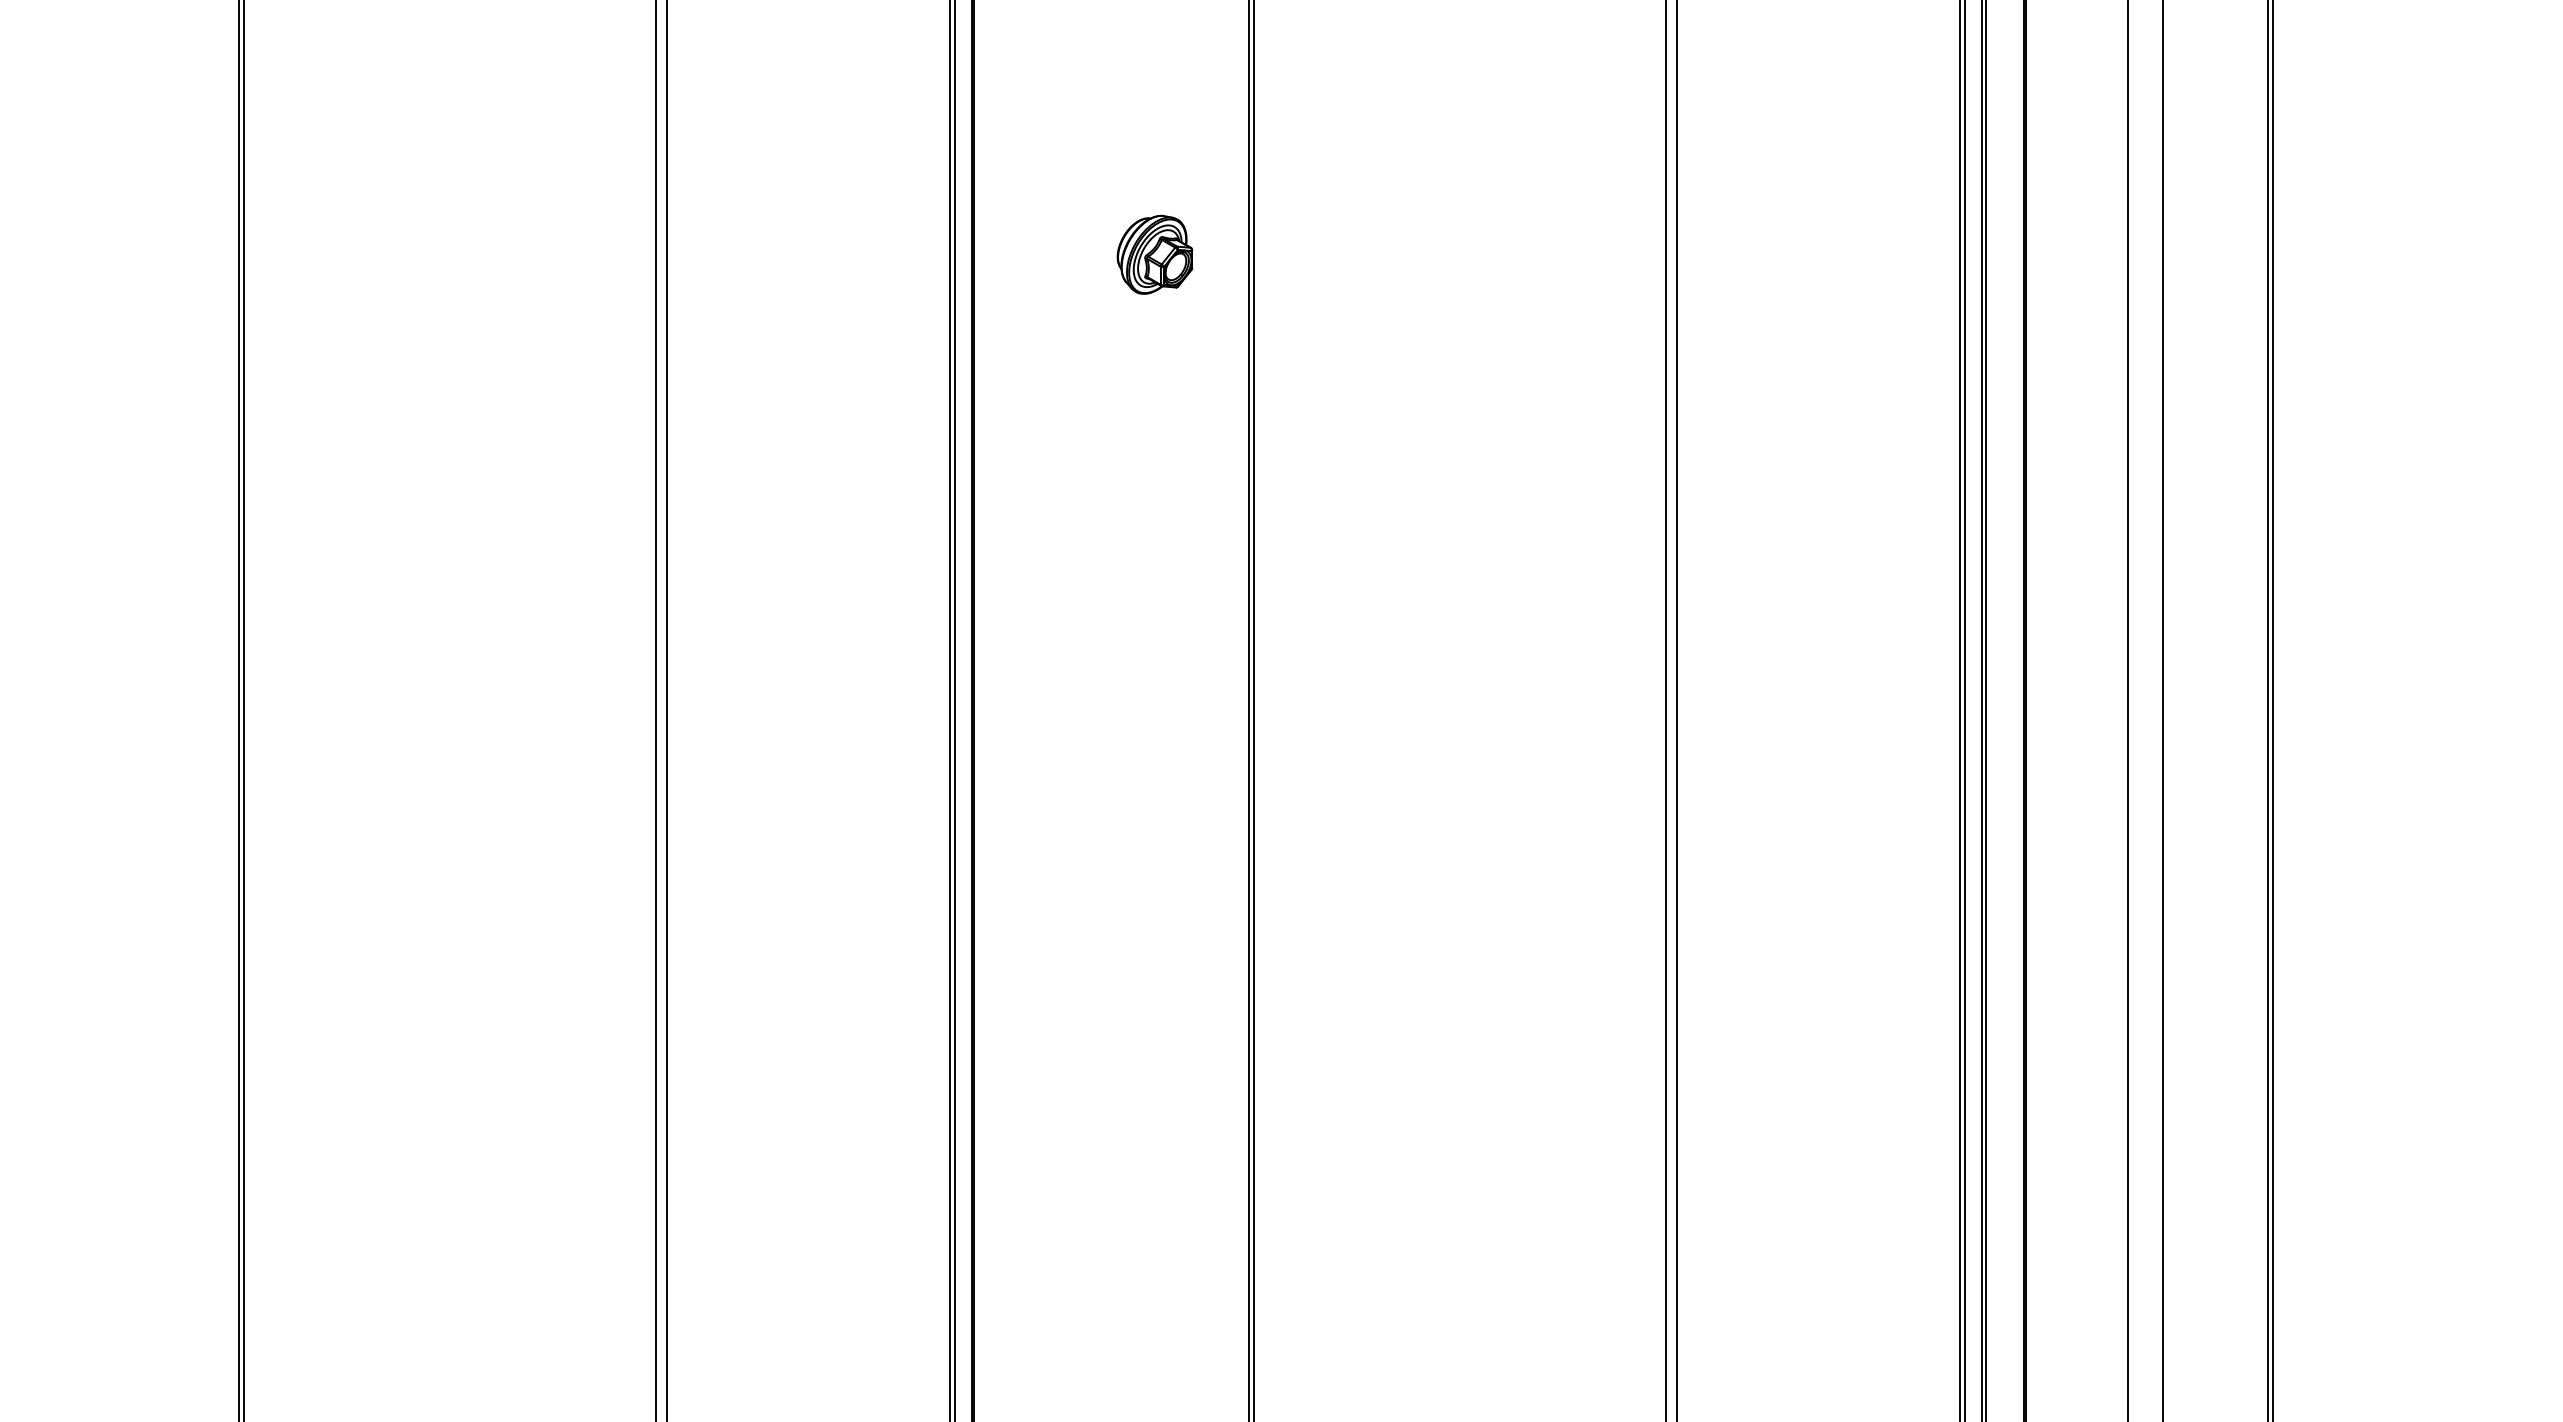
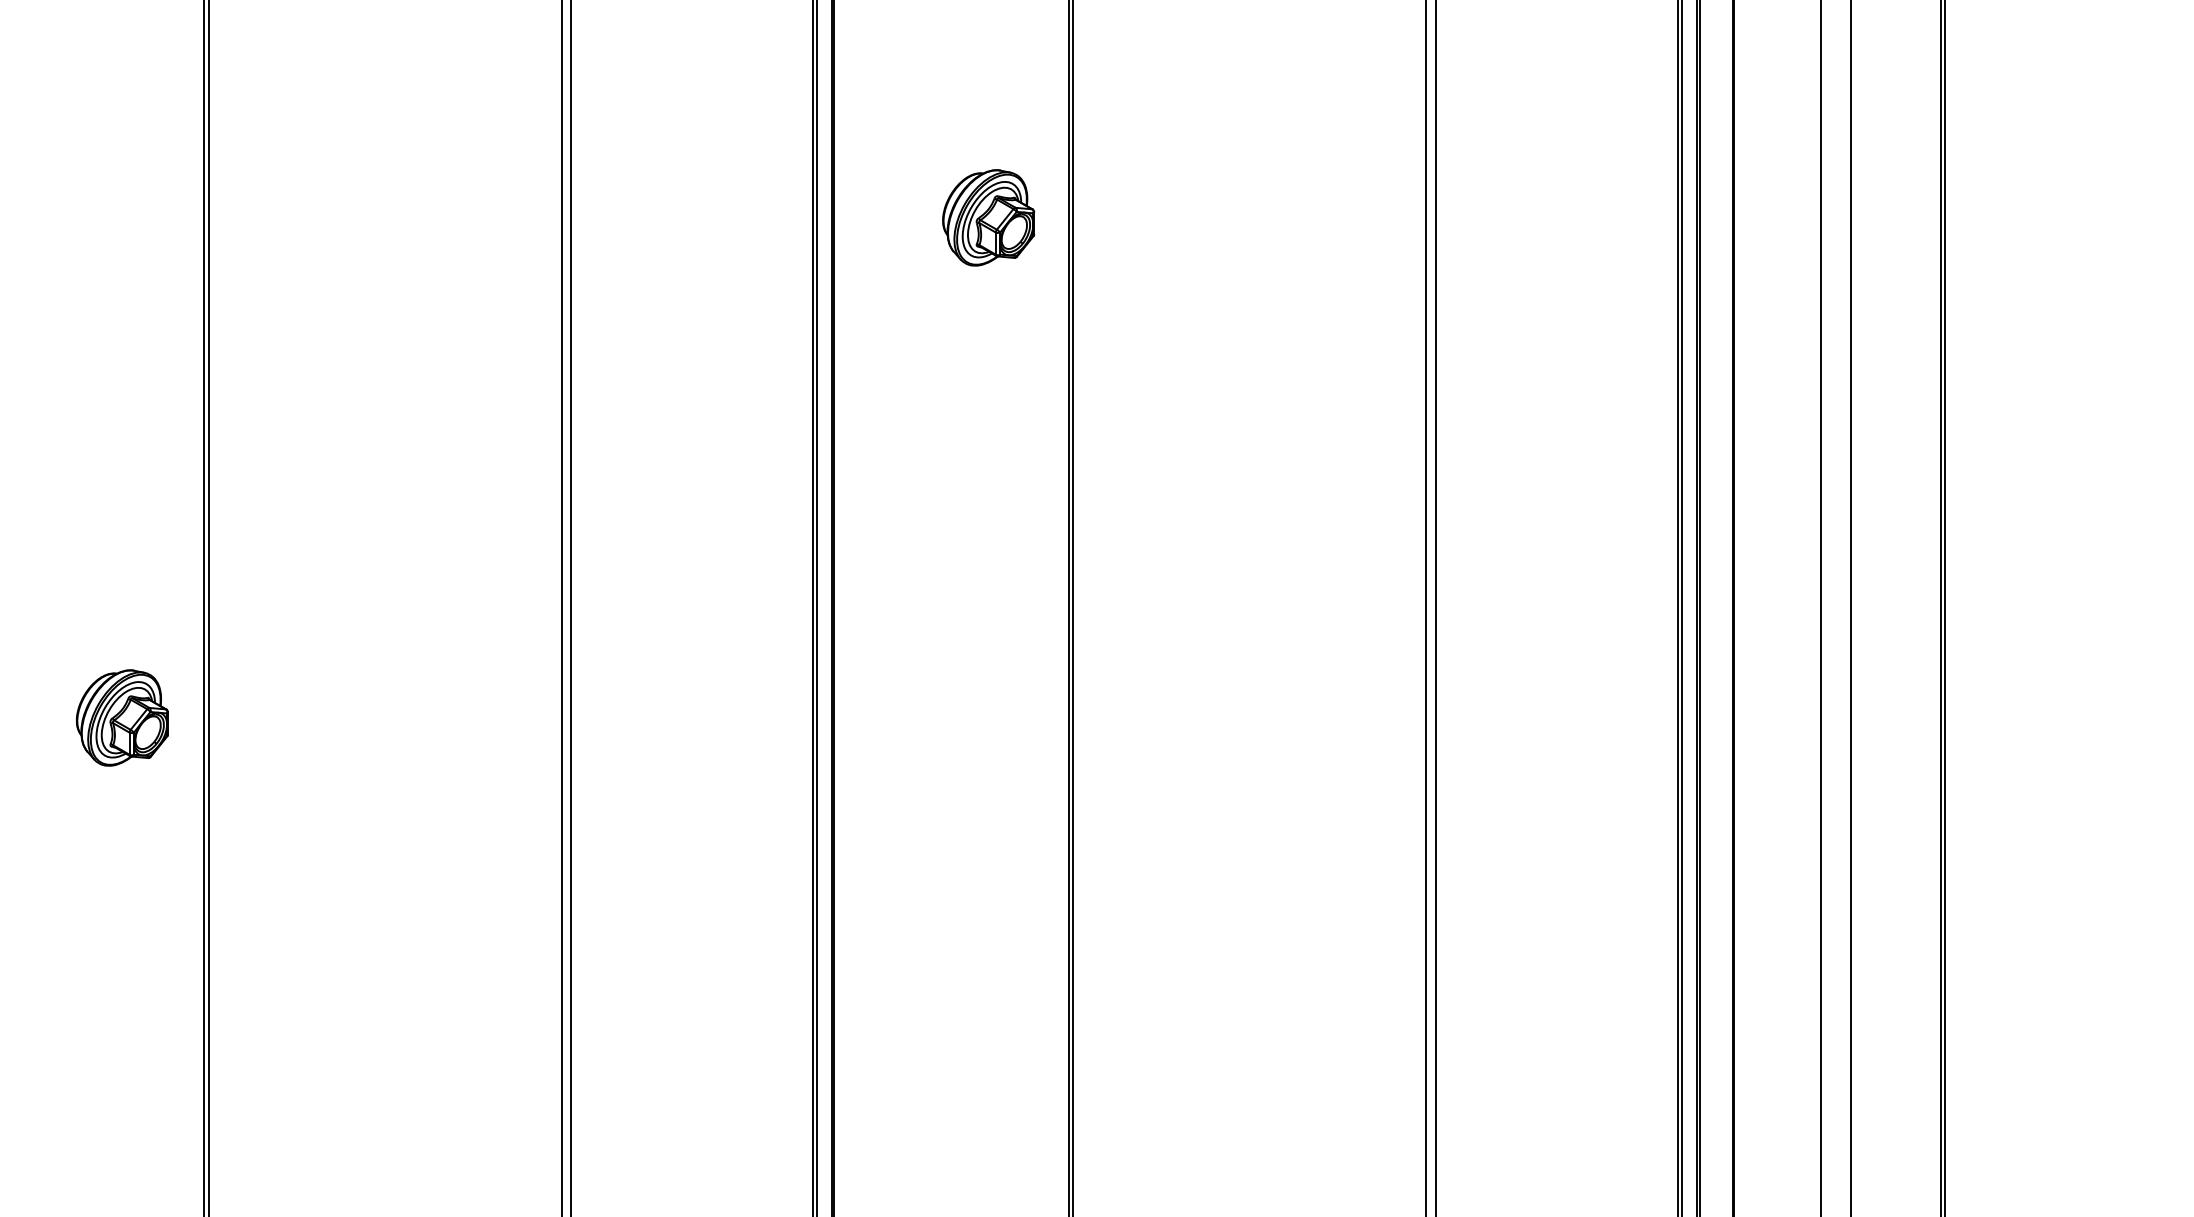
part: (1154, 254) -> (988, 217), size x1.43
part: (143, 838) -> (122, 717), added

